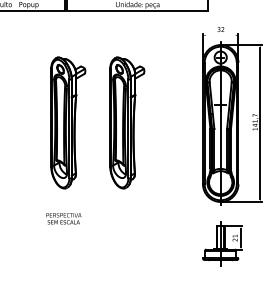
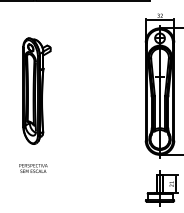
line: (220, 35) -> (159, 20), added
part: (127, 122) -> (84, 90), removed

